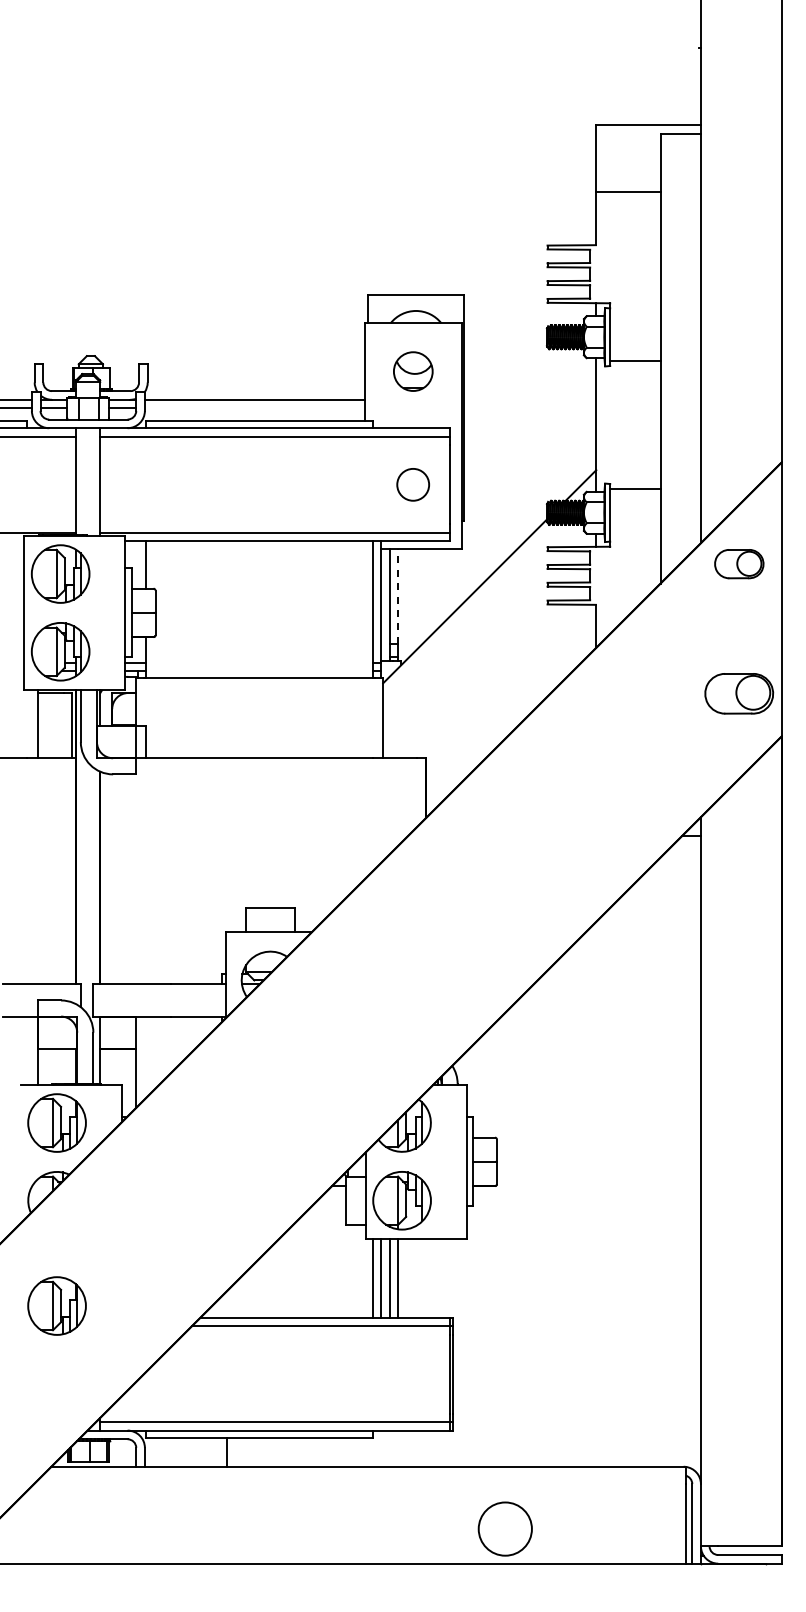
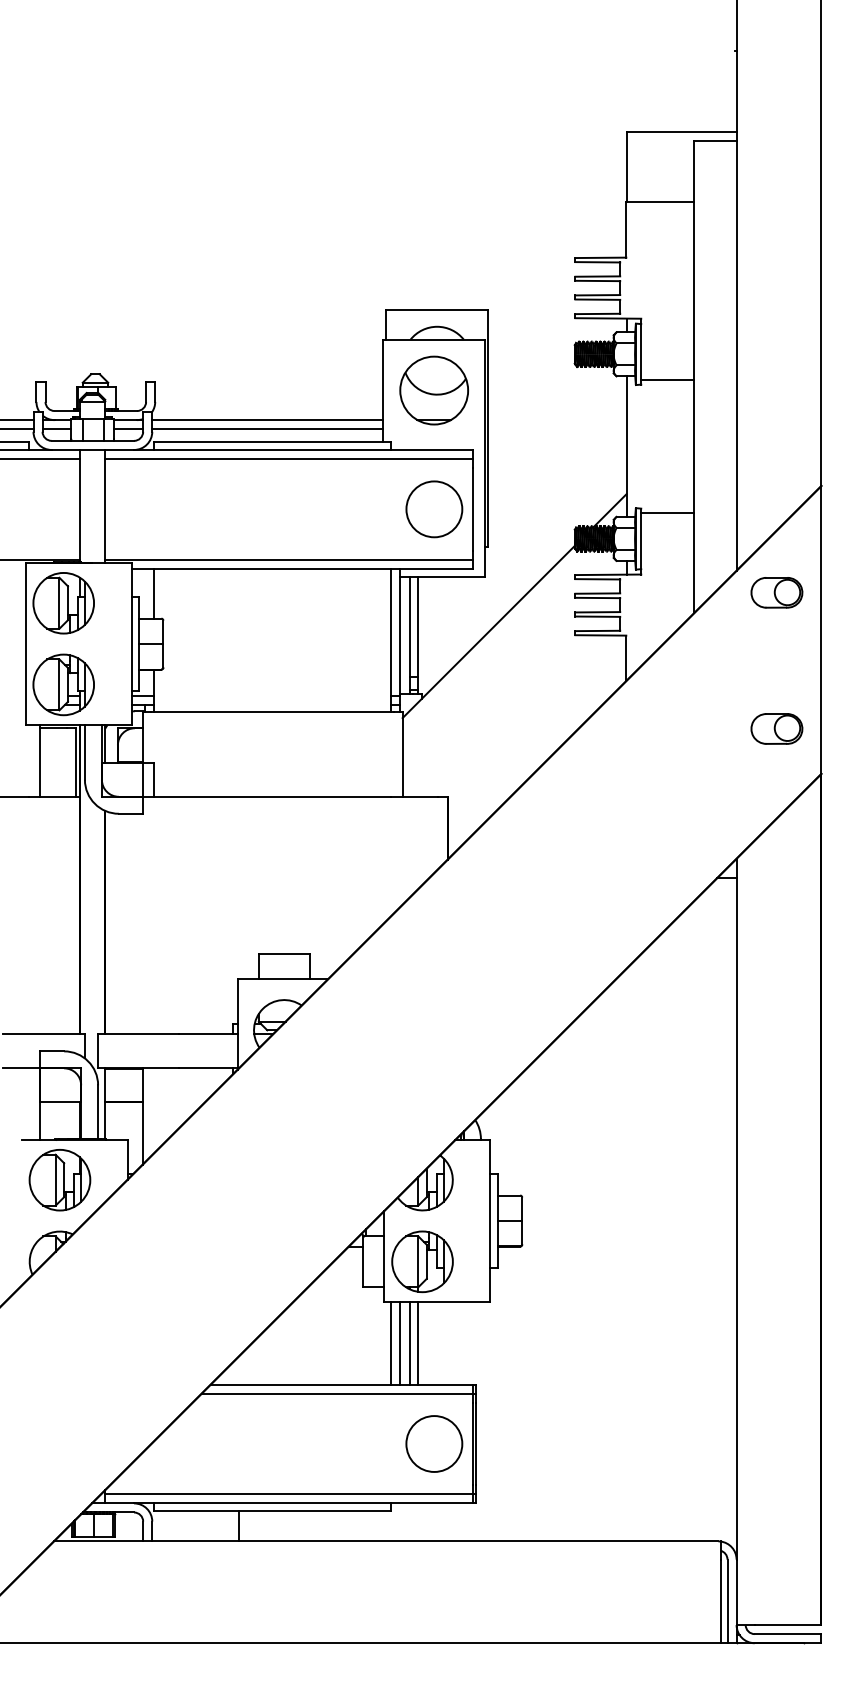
part: (413, 371) -> (434, 390), size x1.67
line: (254, 408) -> (267, 429), added
circle: (412, 484) -> (433, 509), size x1.67
line: (397, 596) -> (417, 626), dashed -> solid
part: (739, 693) -> (777, 728), size x0.71
part: (56, 1305) -> (59, 1371), removed
circle: (504, 1528) -> (433, 1443), moved

